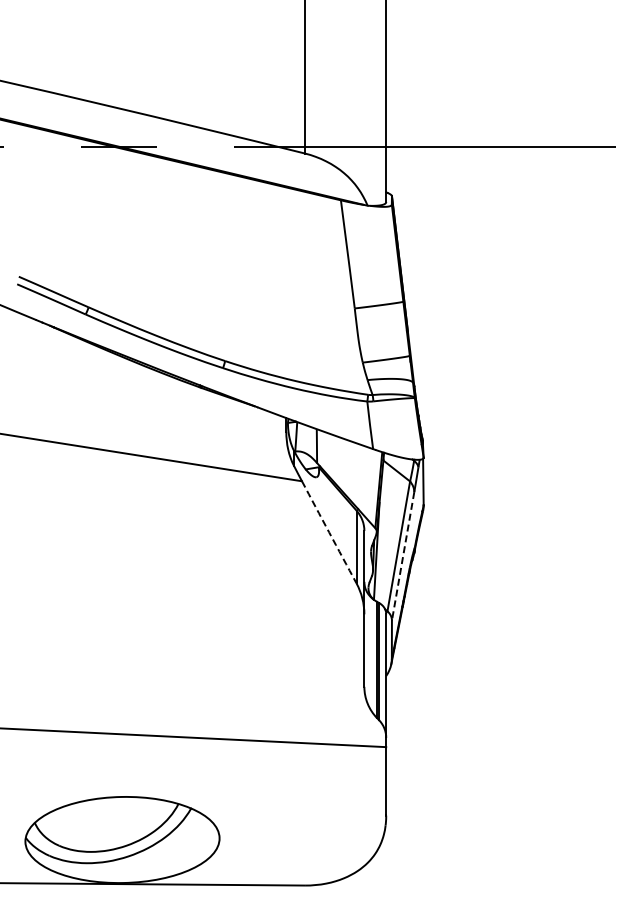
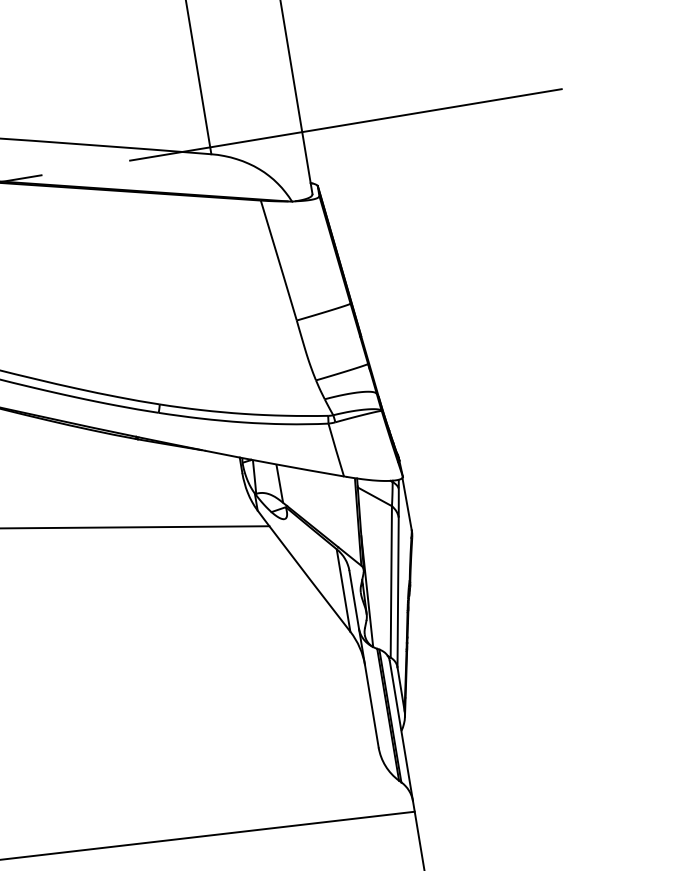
arc: (329, 532) -> (310, 579), dashed -> solid
line: (403, 556) -> (398, 592), dashed -> solid

